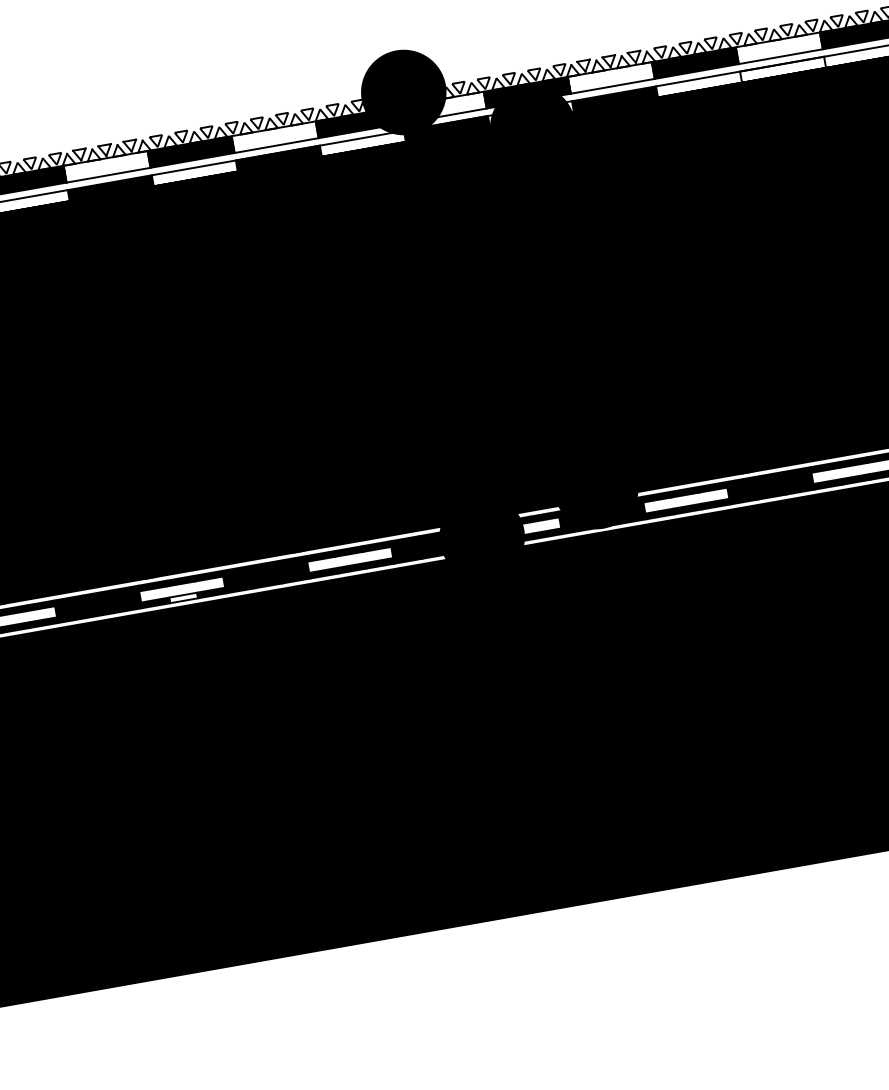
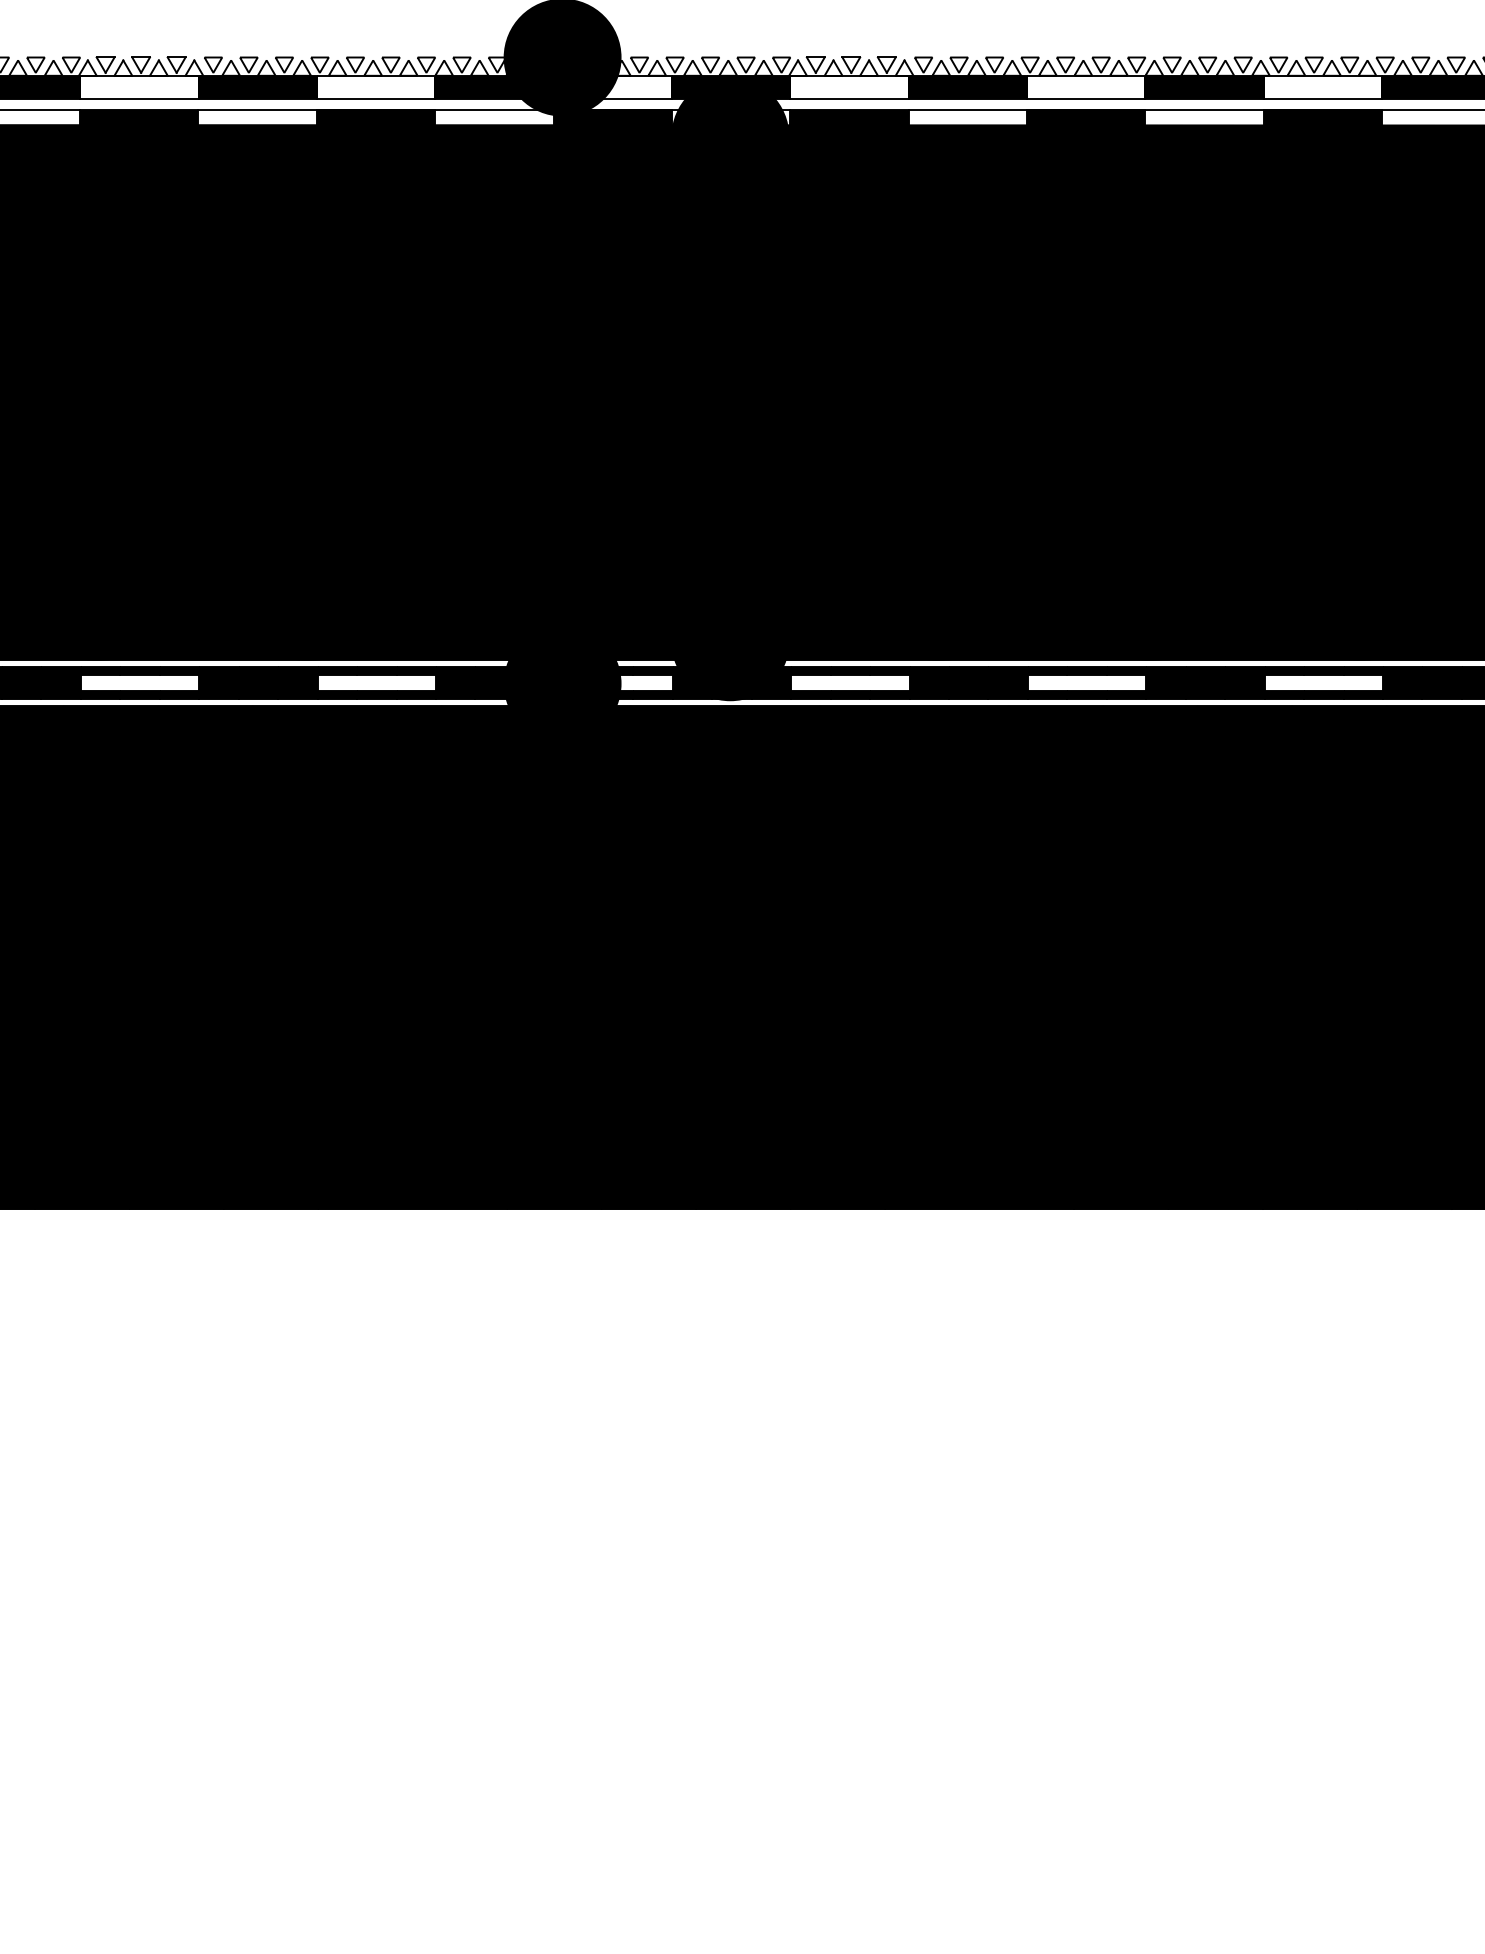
fill: (783, 69) -> (1086, 117), added
fill: (183, 597) -> (139, 694), added

